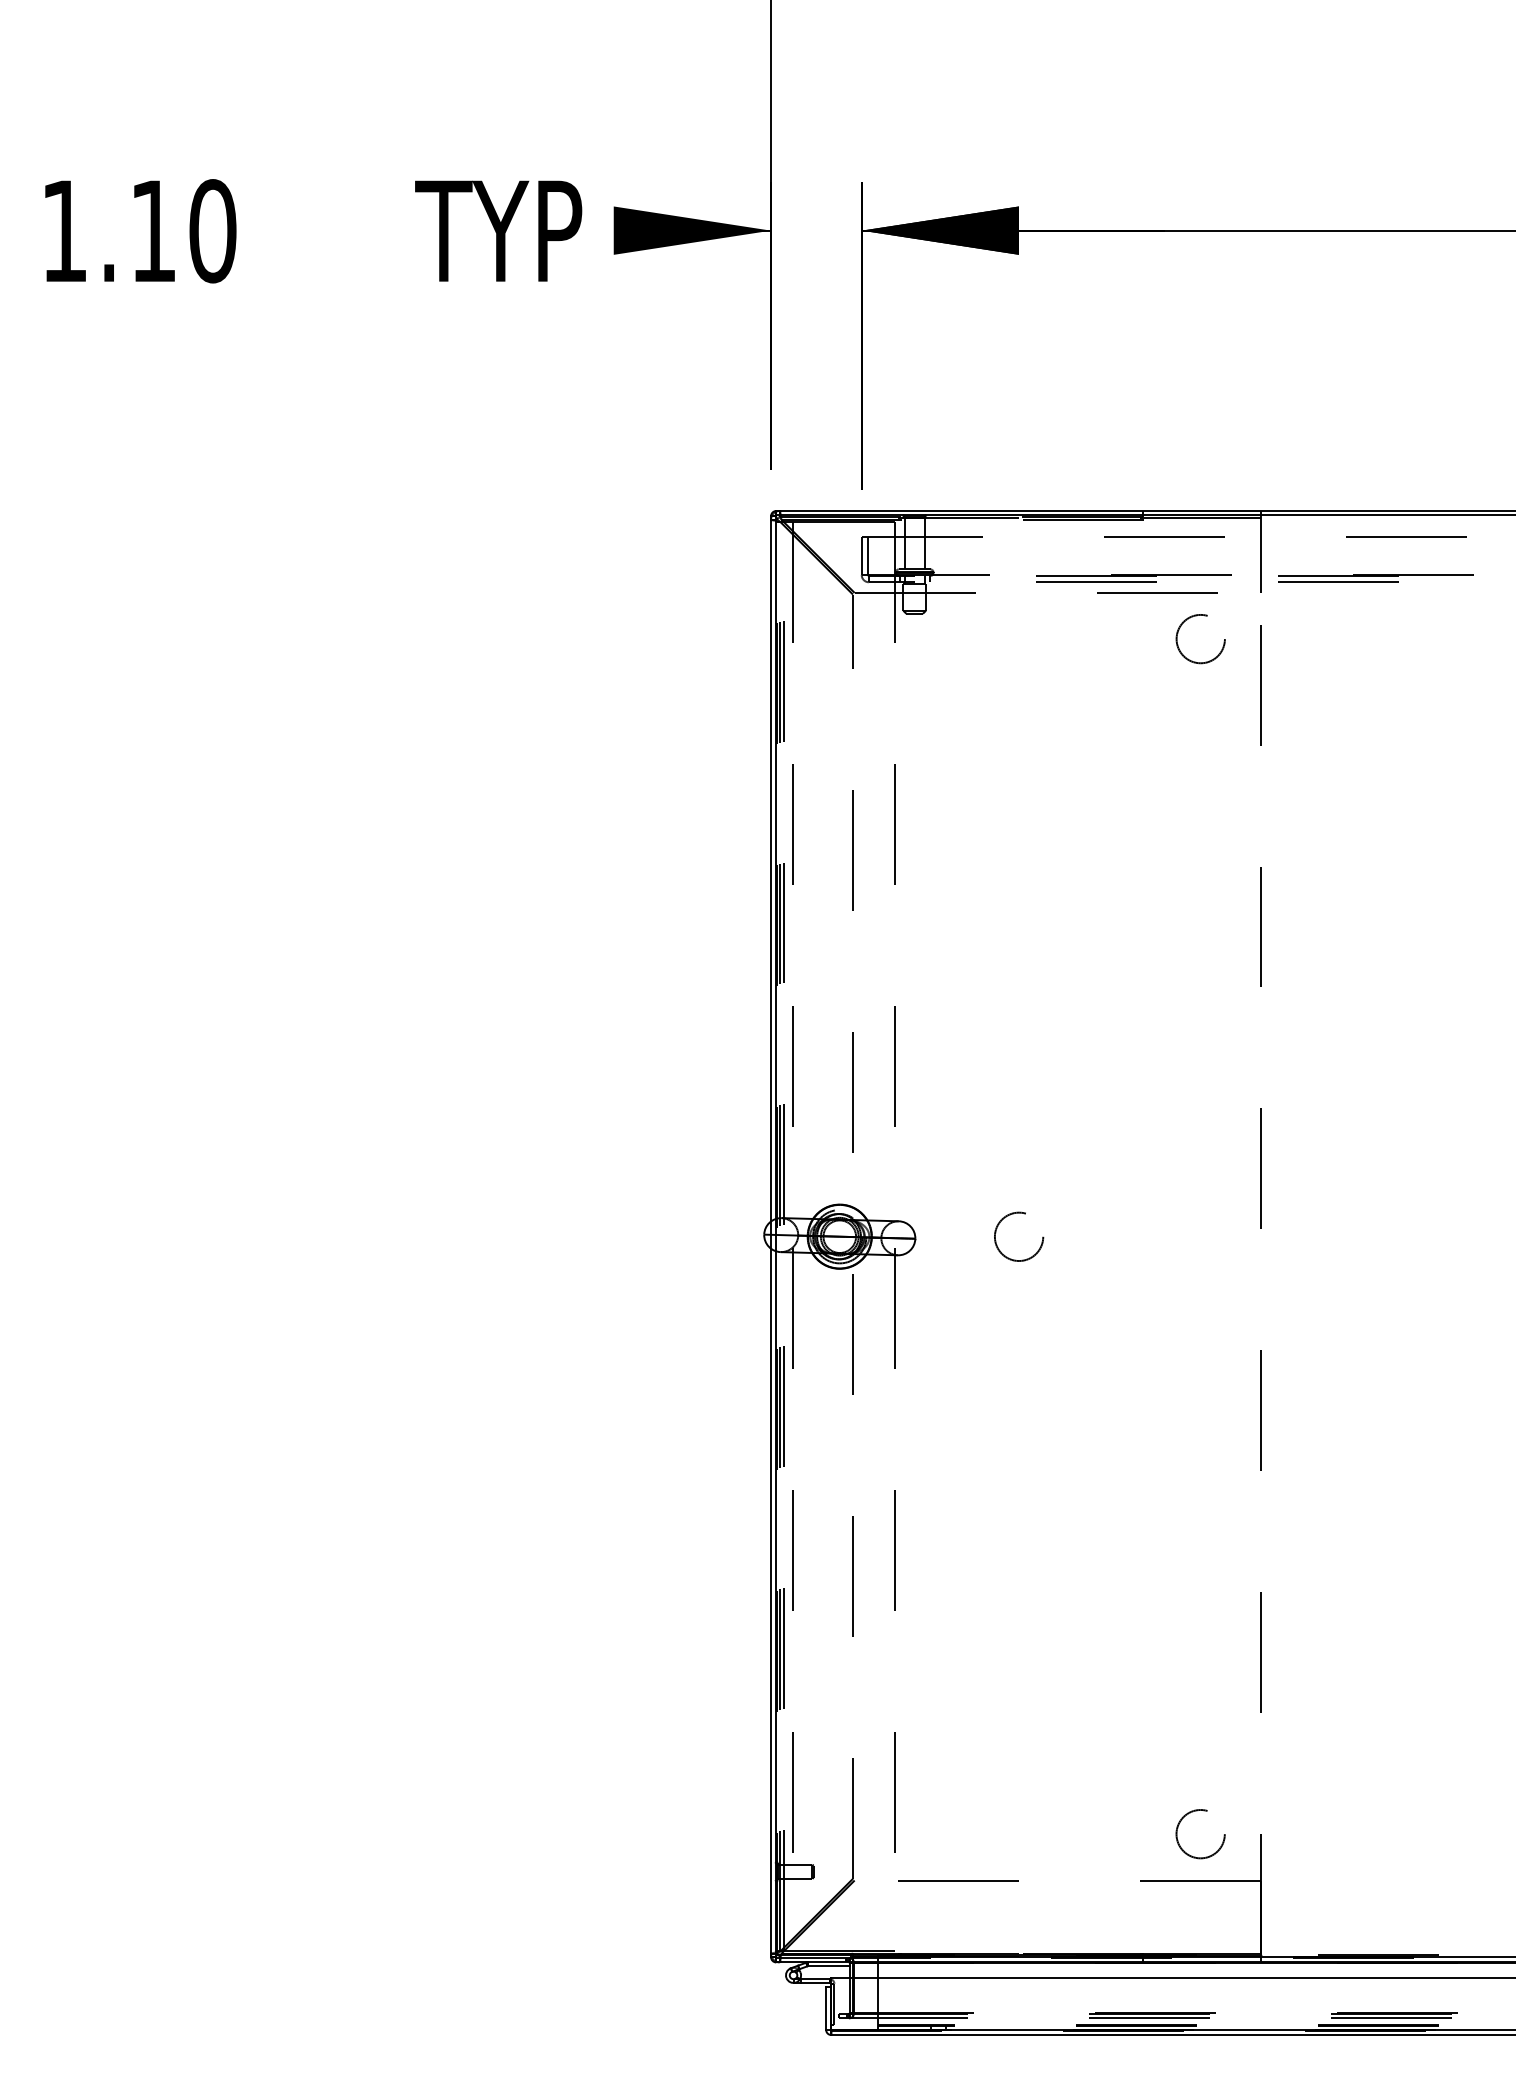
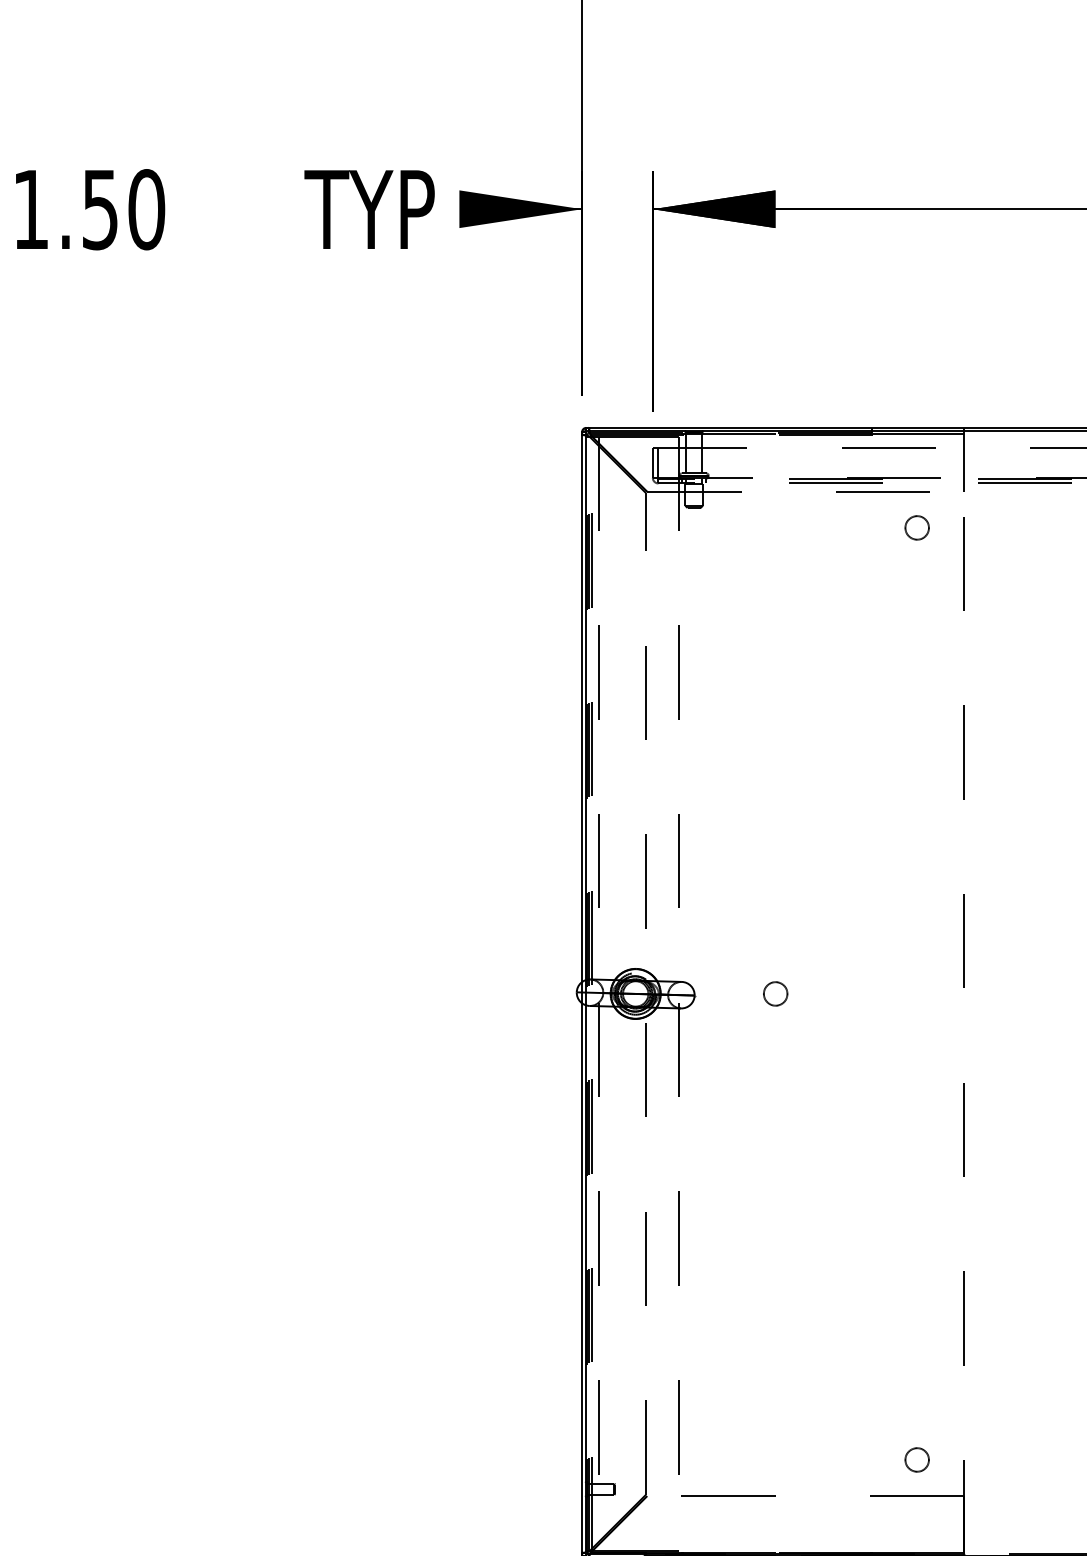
text: (153, 231) -> (100, 209), 1.10 -> 1.50
circle: (1200, 639) -> (917, 528), size x0.62
circle: (1019, 1236) -> (775, 993), size x0.62
circle: (1200, 1834) -> (917, 1460), size x0.62

